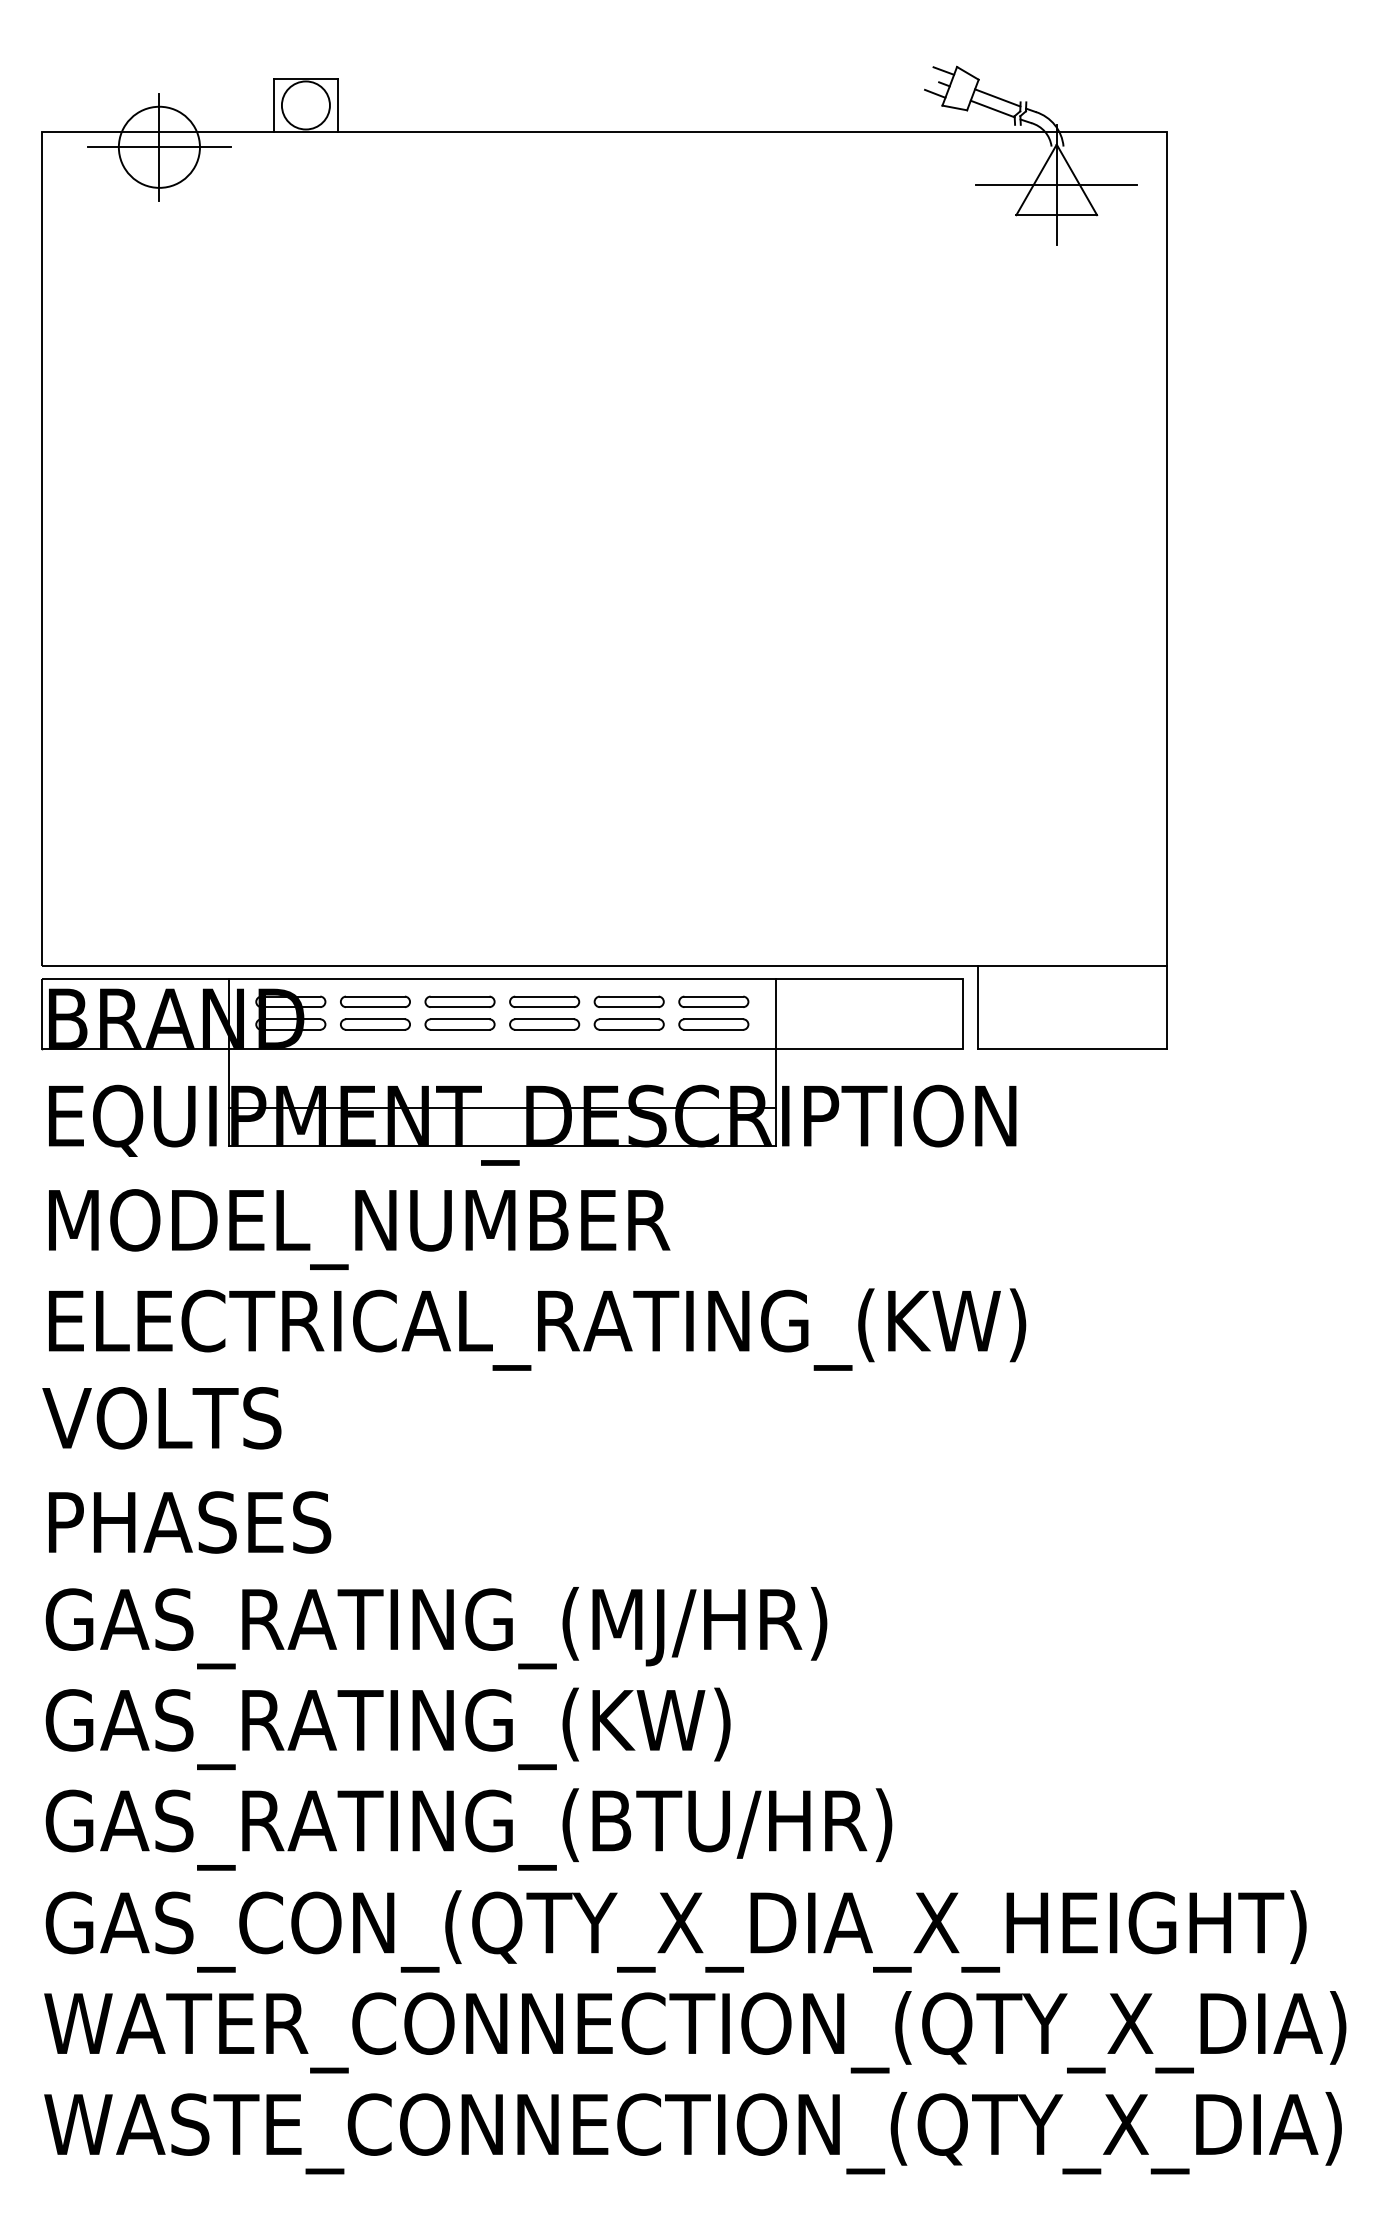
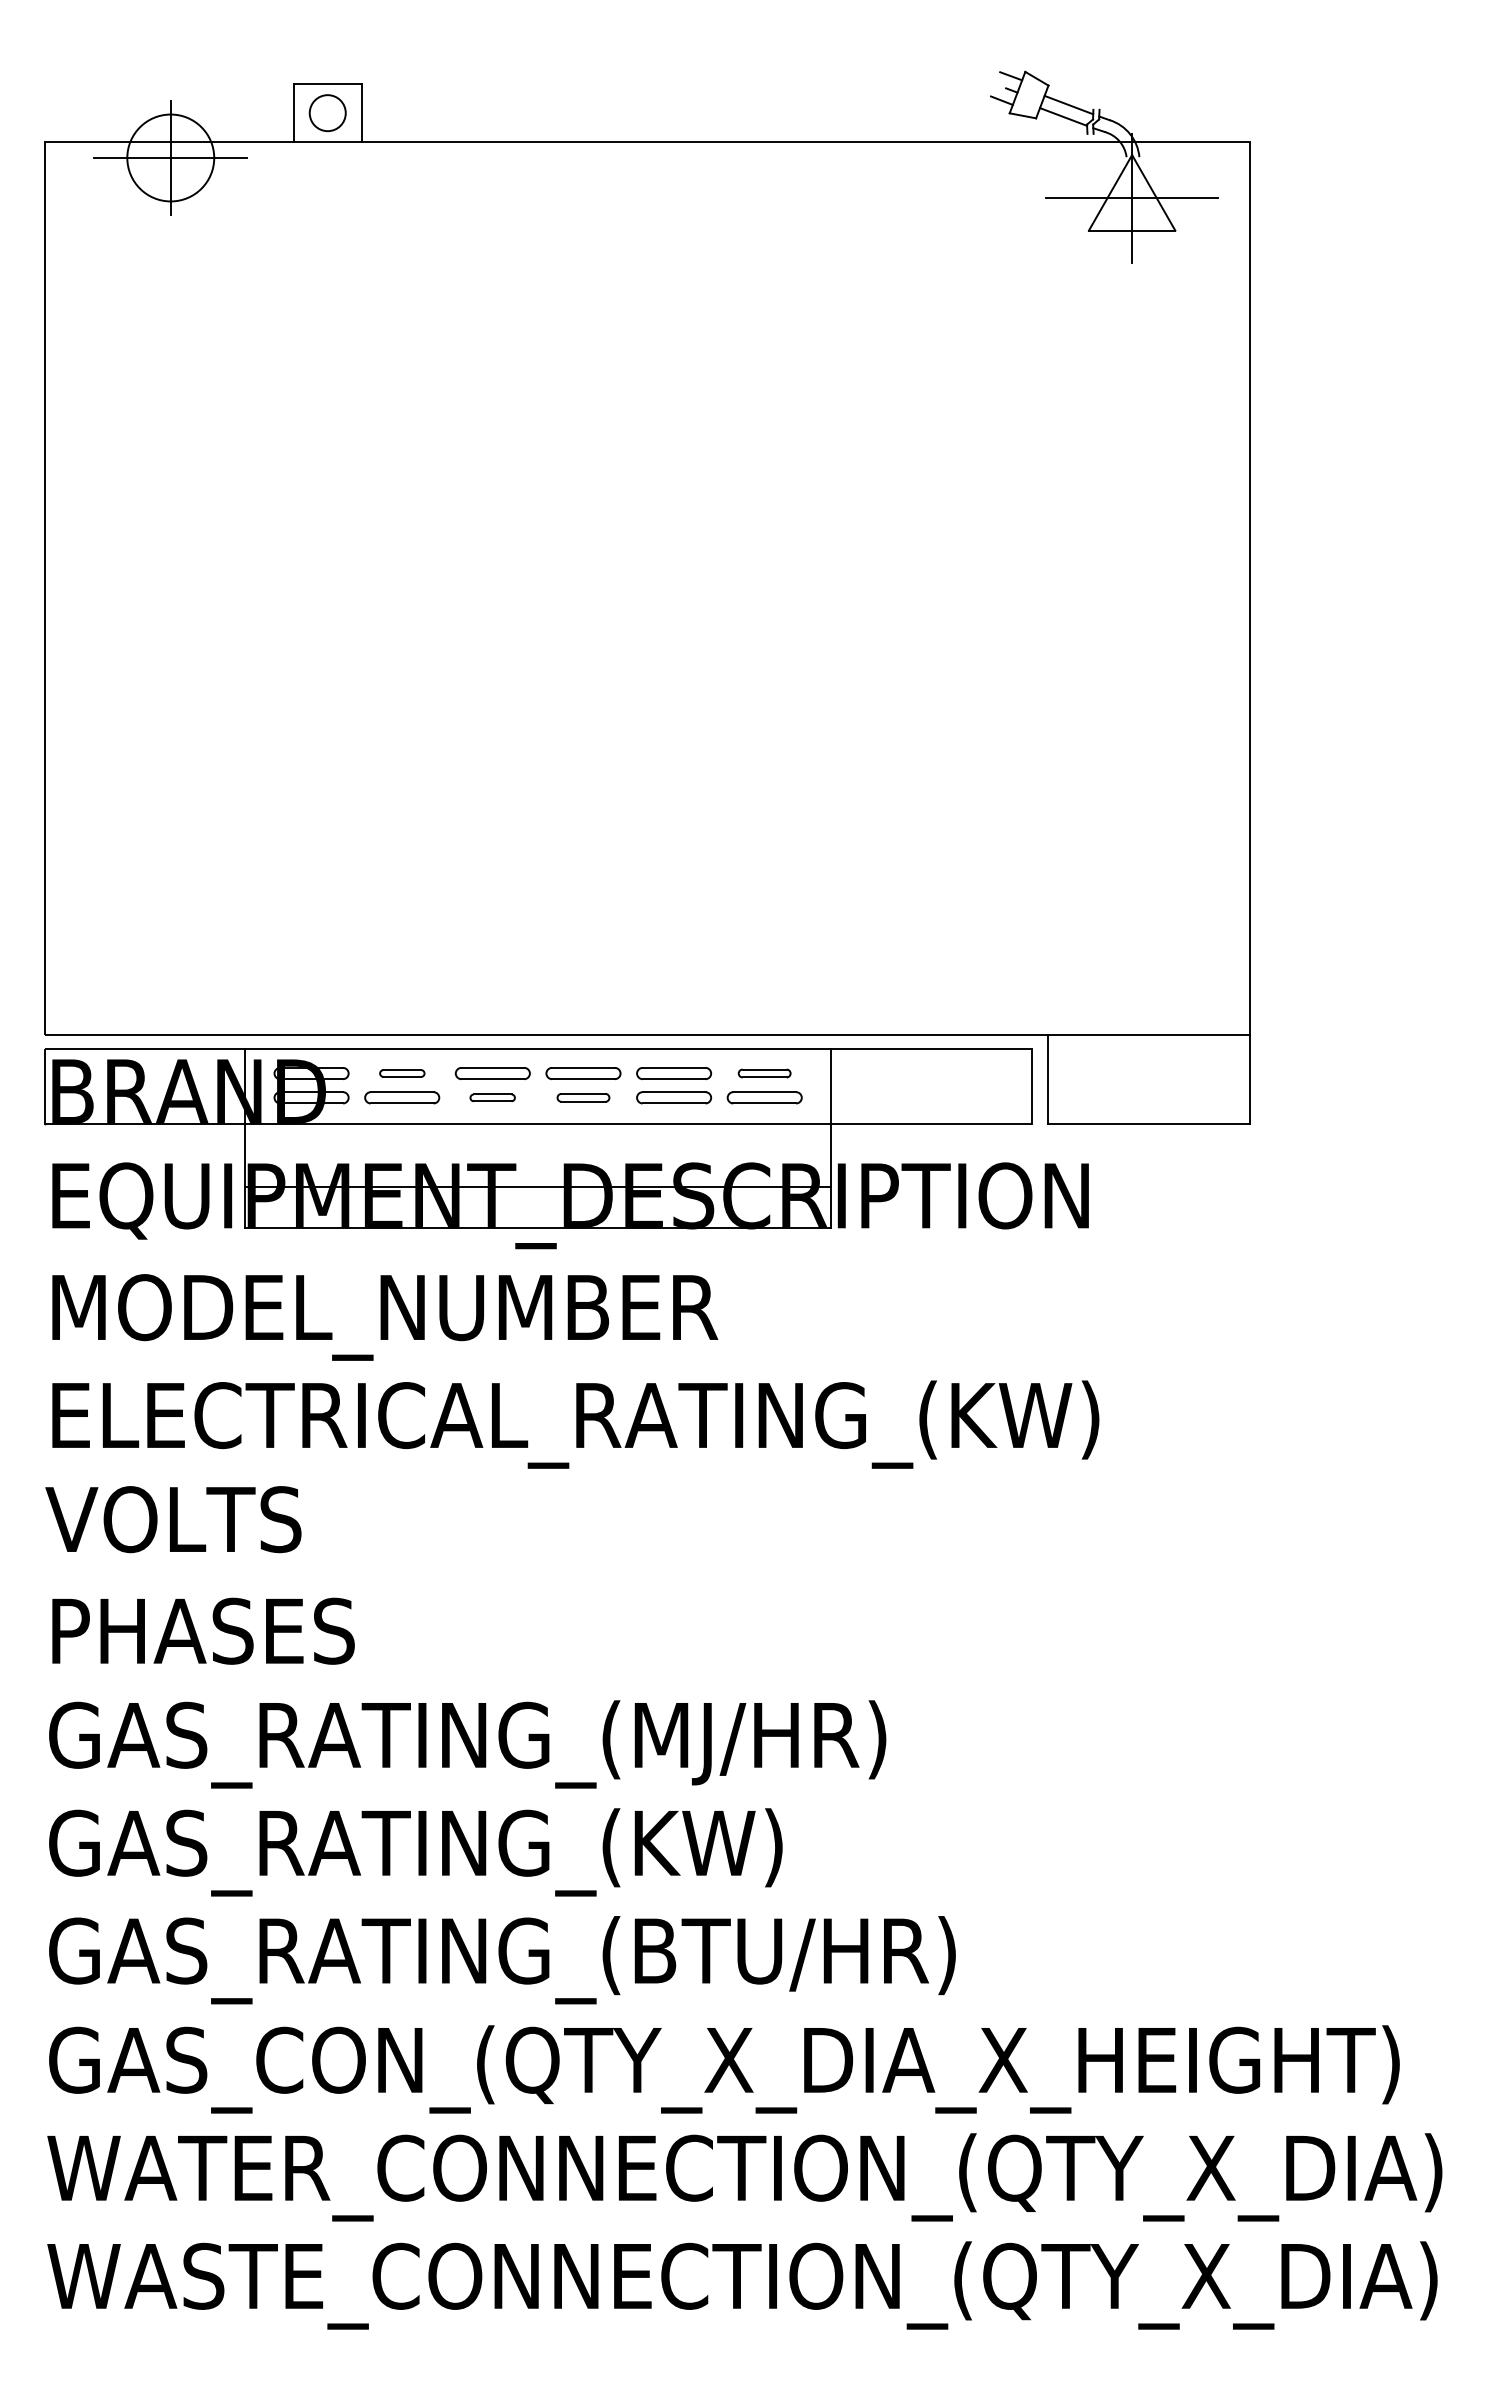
circle: (305, 104) -> (327, 112), size x0.7
part: (375, 1001) -> (402, 1073), size x0.6
part: (713, 1001) -> (764, 1073), size x0.7
part: (459, 1024) -> (492, 1097), size x0.6
part: (544, 1024) -> (583, 1097), size x0.7

